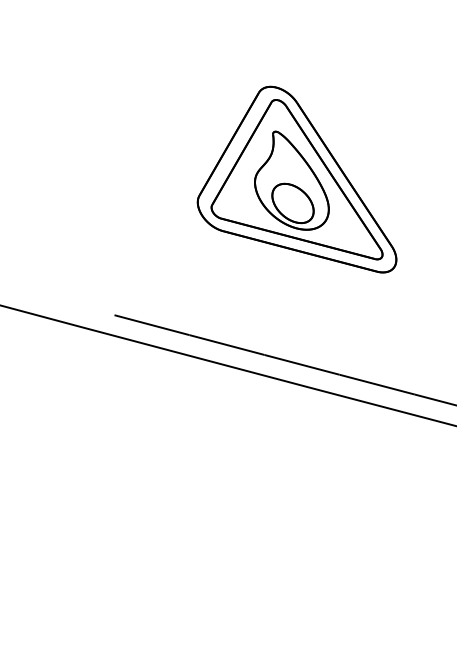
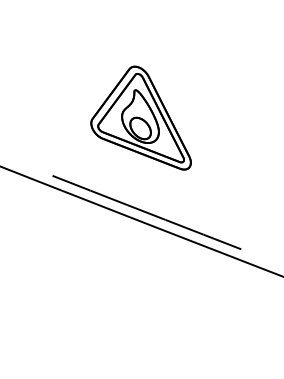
part: (290, 182) -> (140, 117), moved

